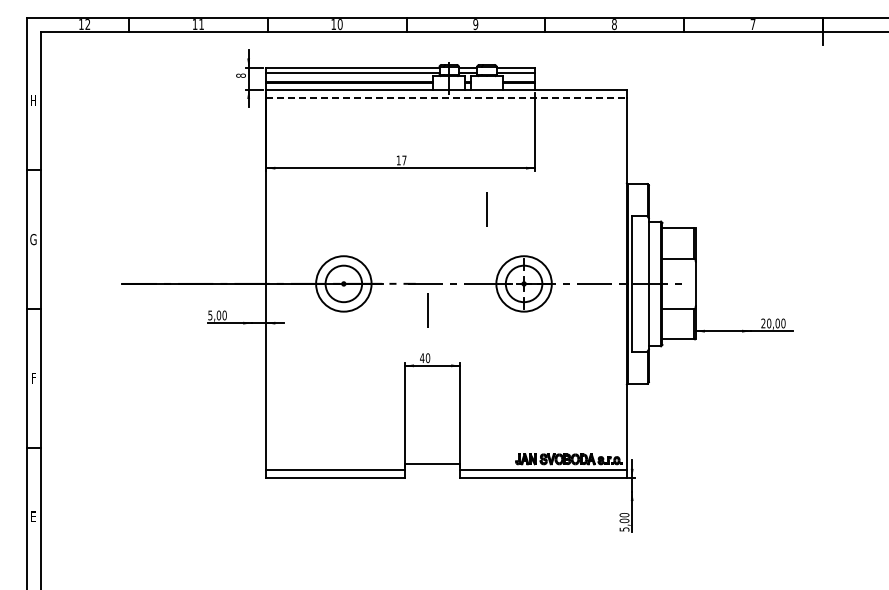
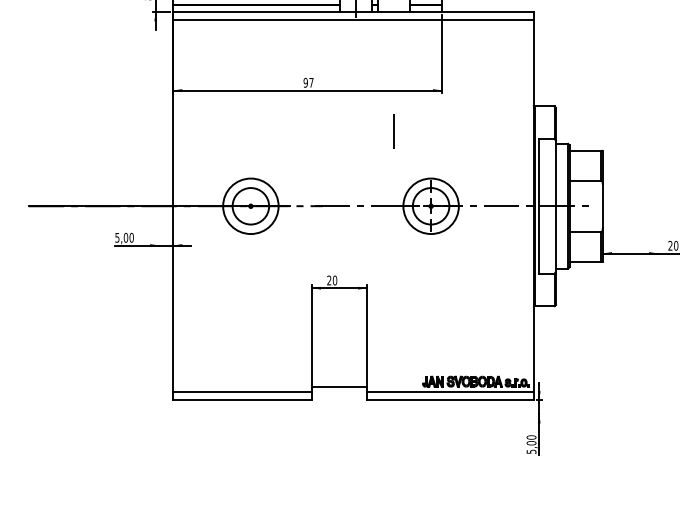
line: (446, 98) -> (353, 20), dashed -> solid
text: (398, 160) -> (305, 82), 17 -> 97
line: (427, 310) -> (334, 232), removed
text: (422, 357) -> (329, 279), 40 -> 20

